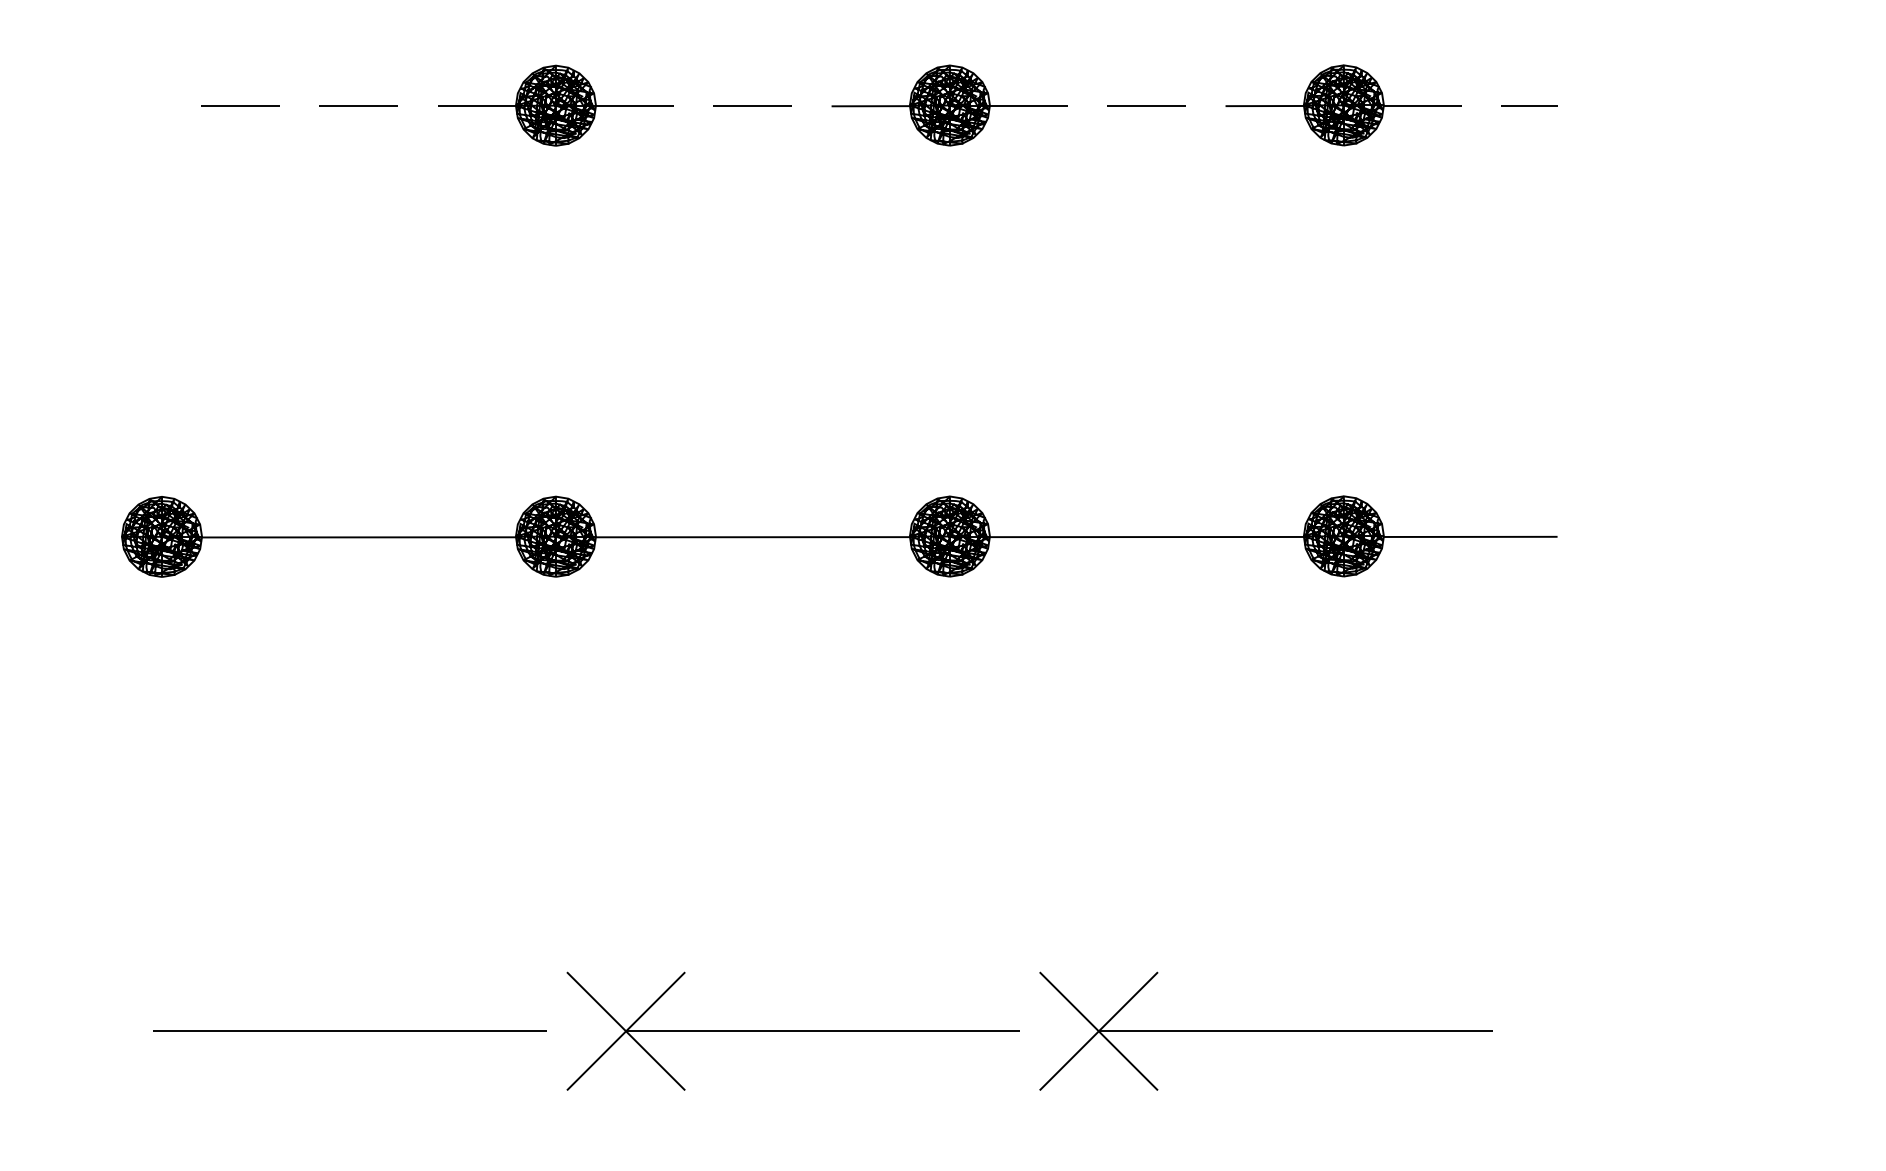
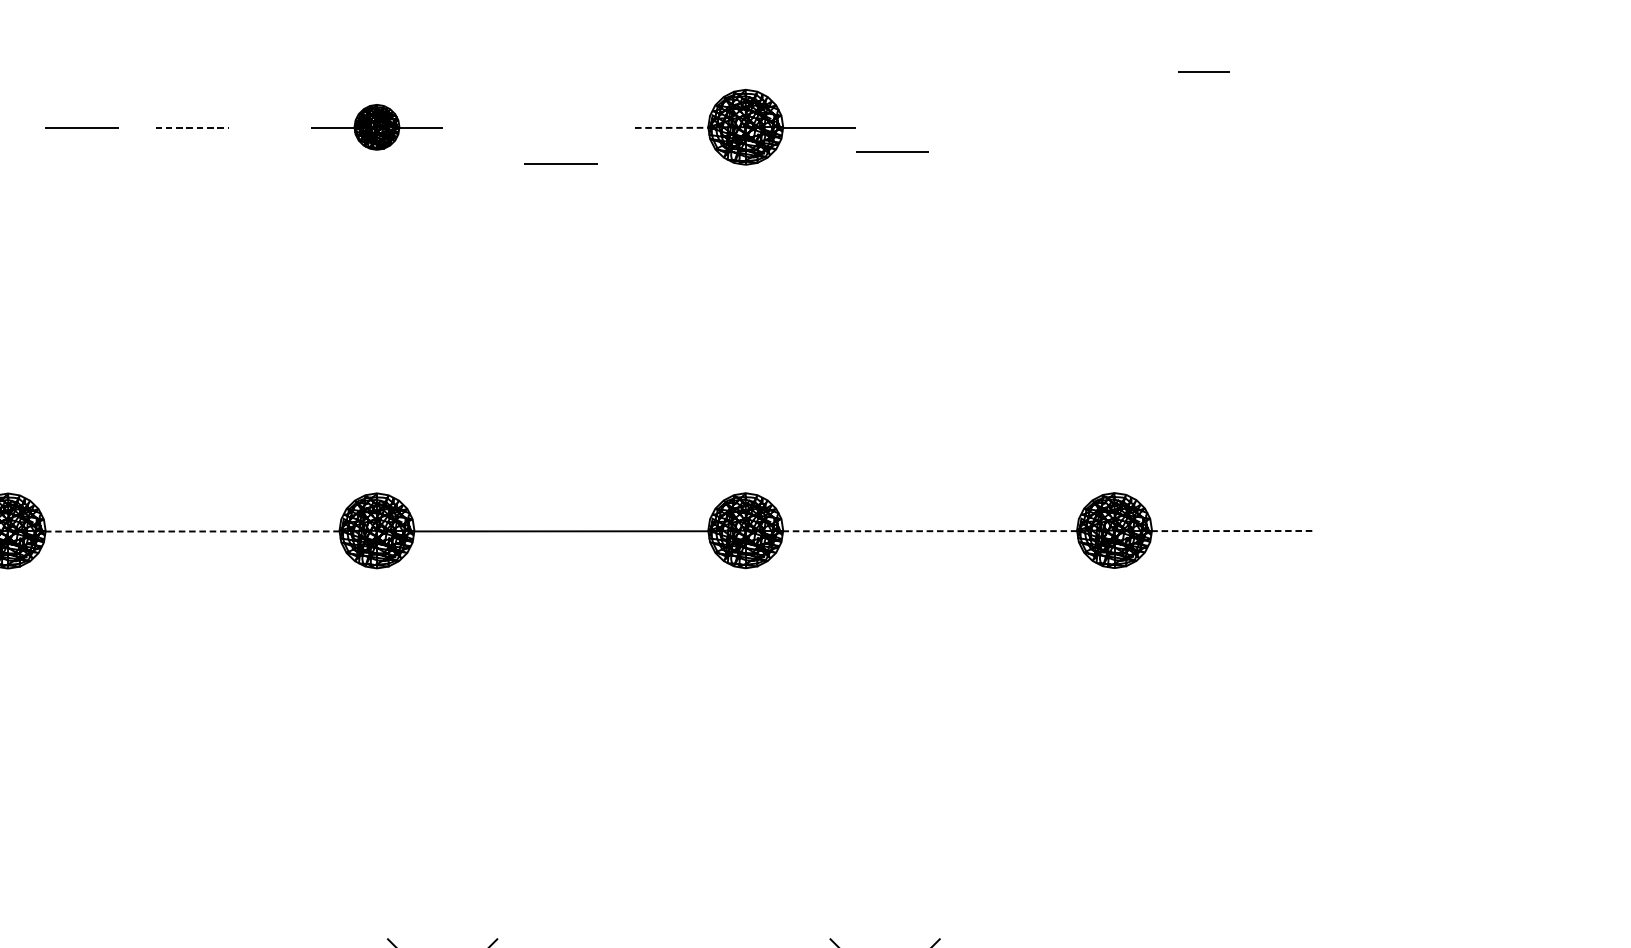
part: (555, 105) -> (376, 127), size x0.6
line: (752, 105) -> (560, 162), moved
line: (1146, 105) -> (892, 151), moved
part: (1343, 105) -> (1114, 127), removed
line: (1529, 105) -> (1204, 71), moved
line: (359, 106) -> (193, 128), solid -> dashed
line: (871, 106) -> (672, 128), solid -> dashed
line: (1470, 536) -> (1233, 530), solid -> dashed
line: (358, 537) -> (192, 531), solid -> dashed
line: (1146, 537) -> (929, 531), solid -> dashed

